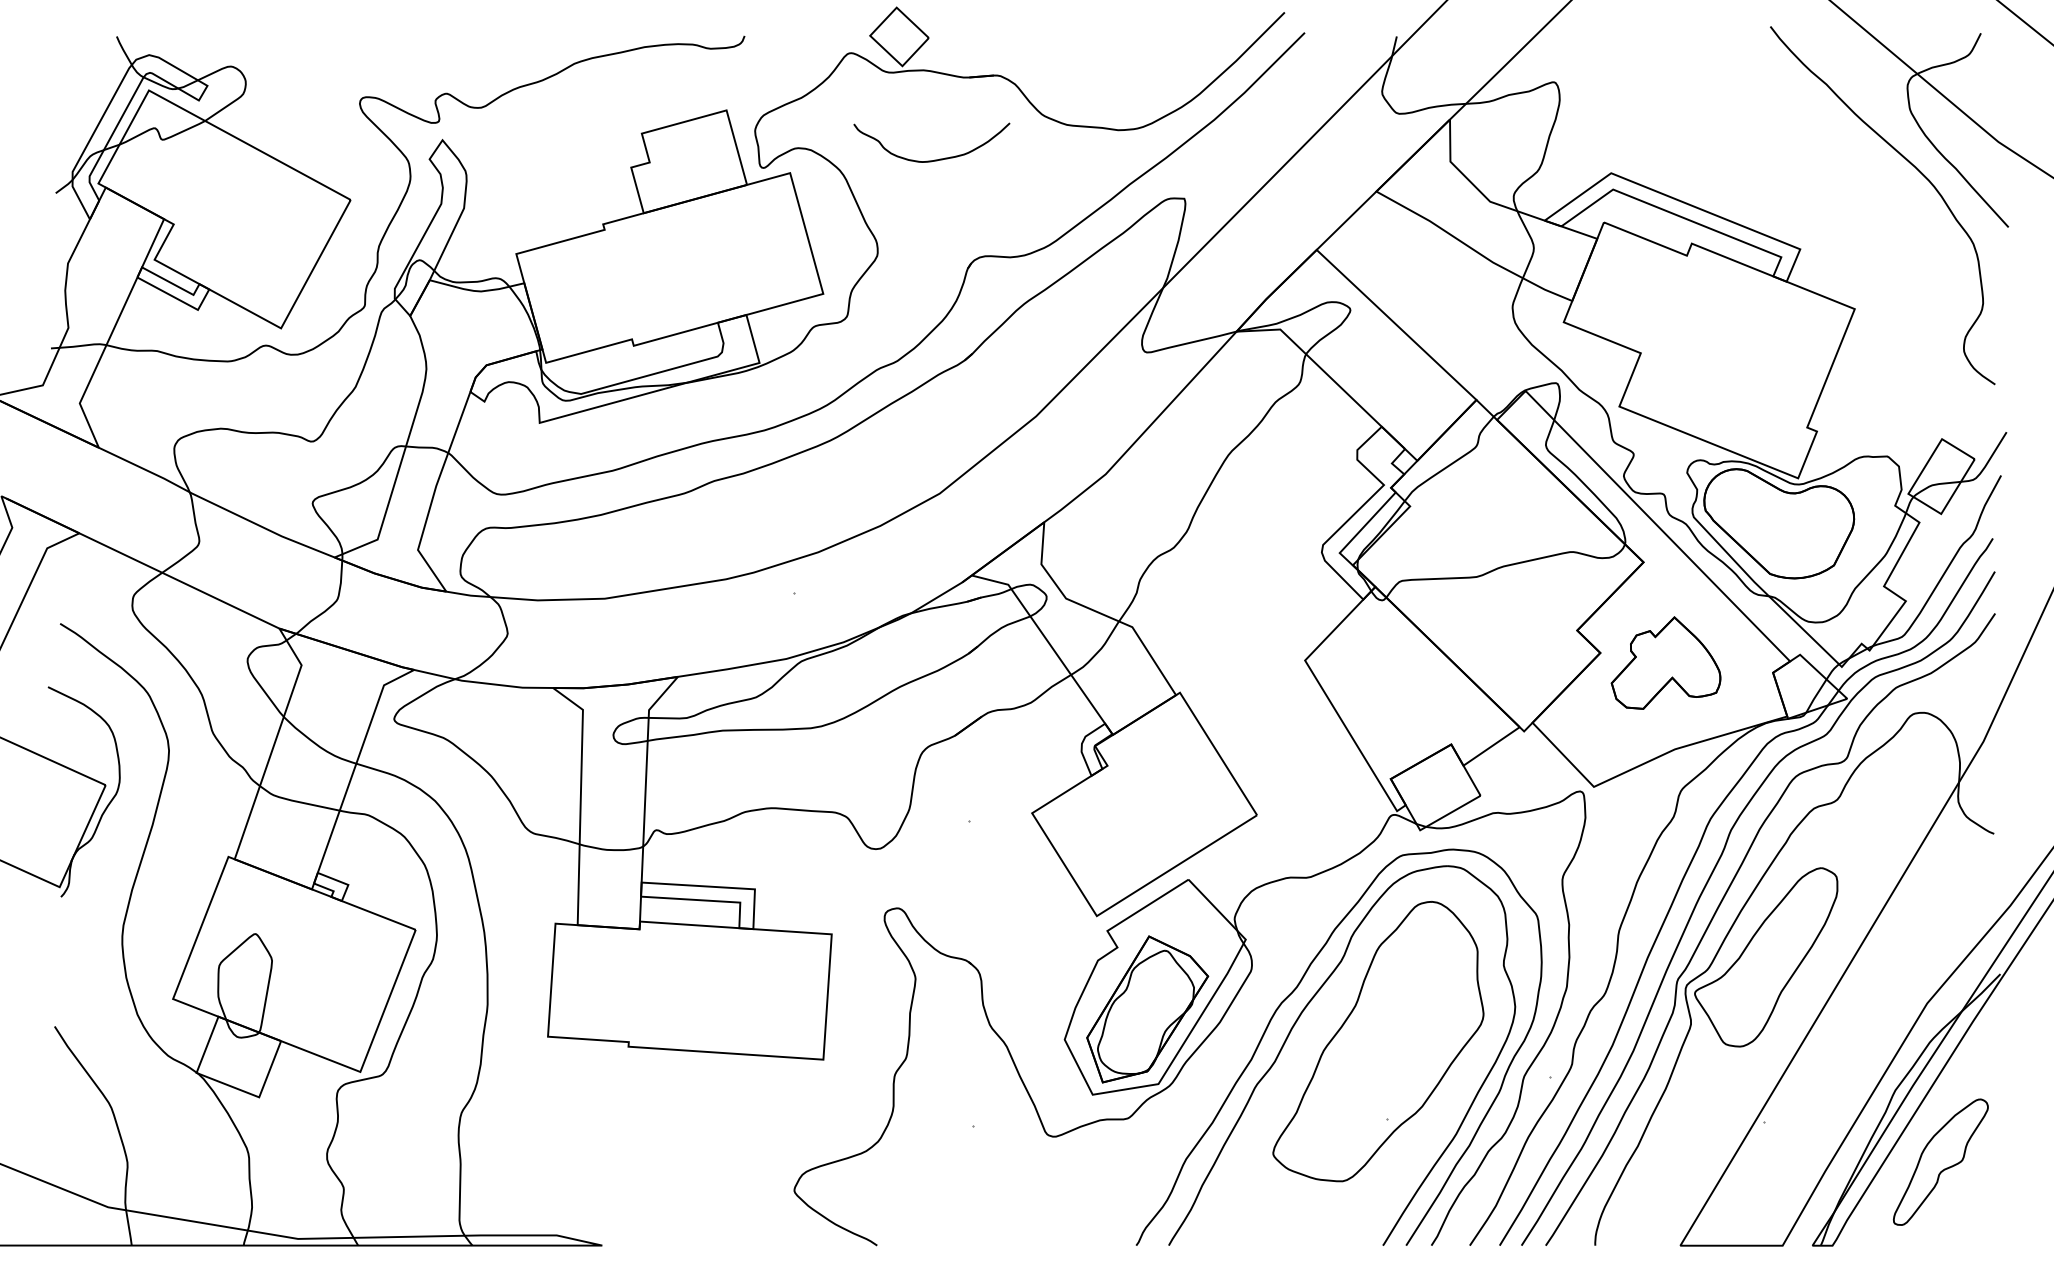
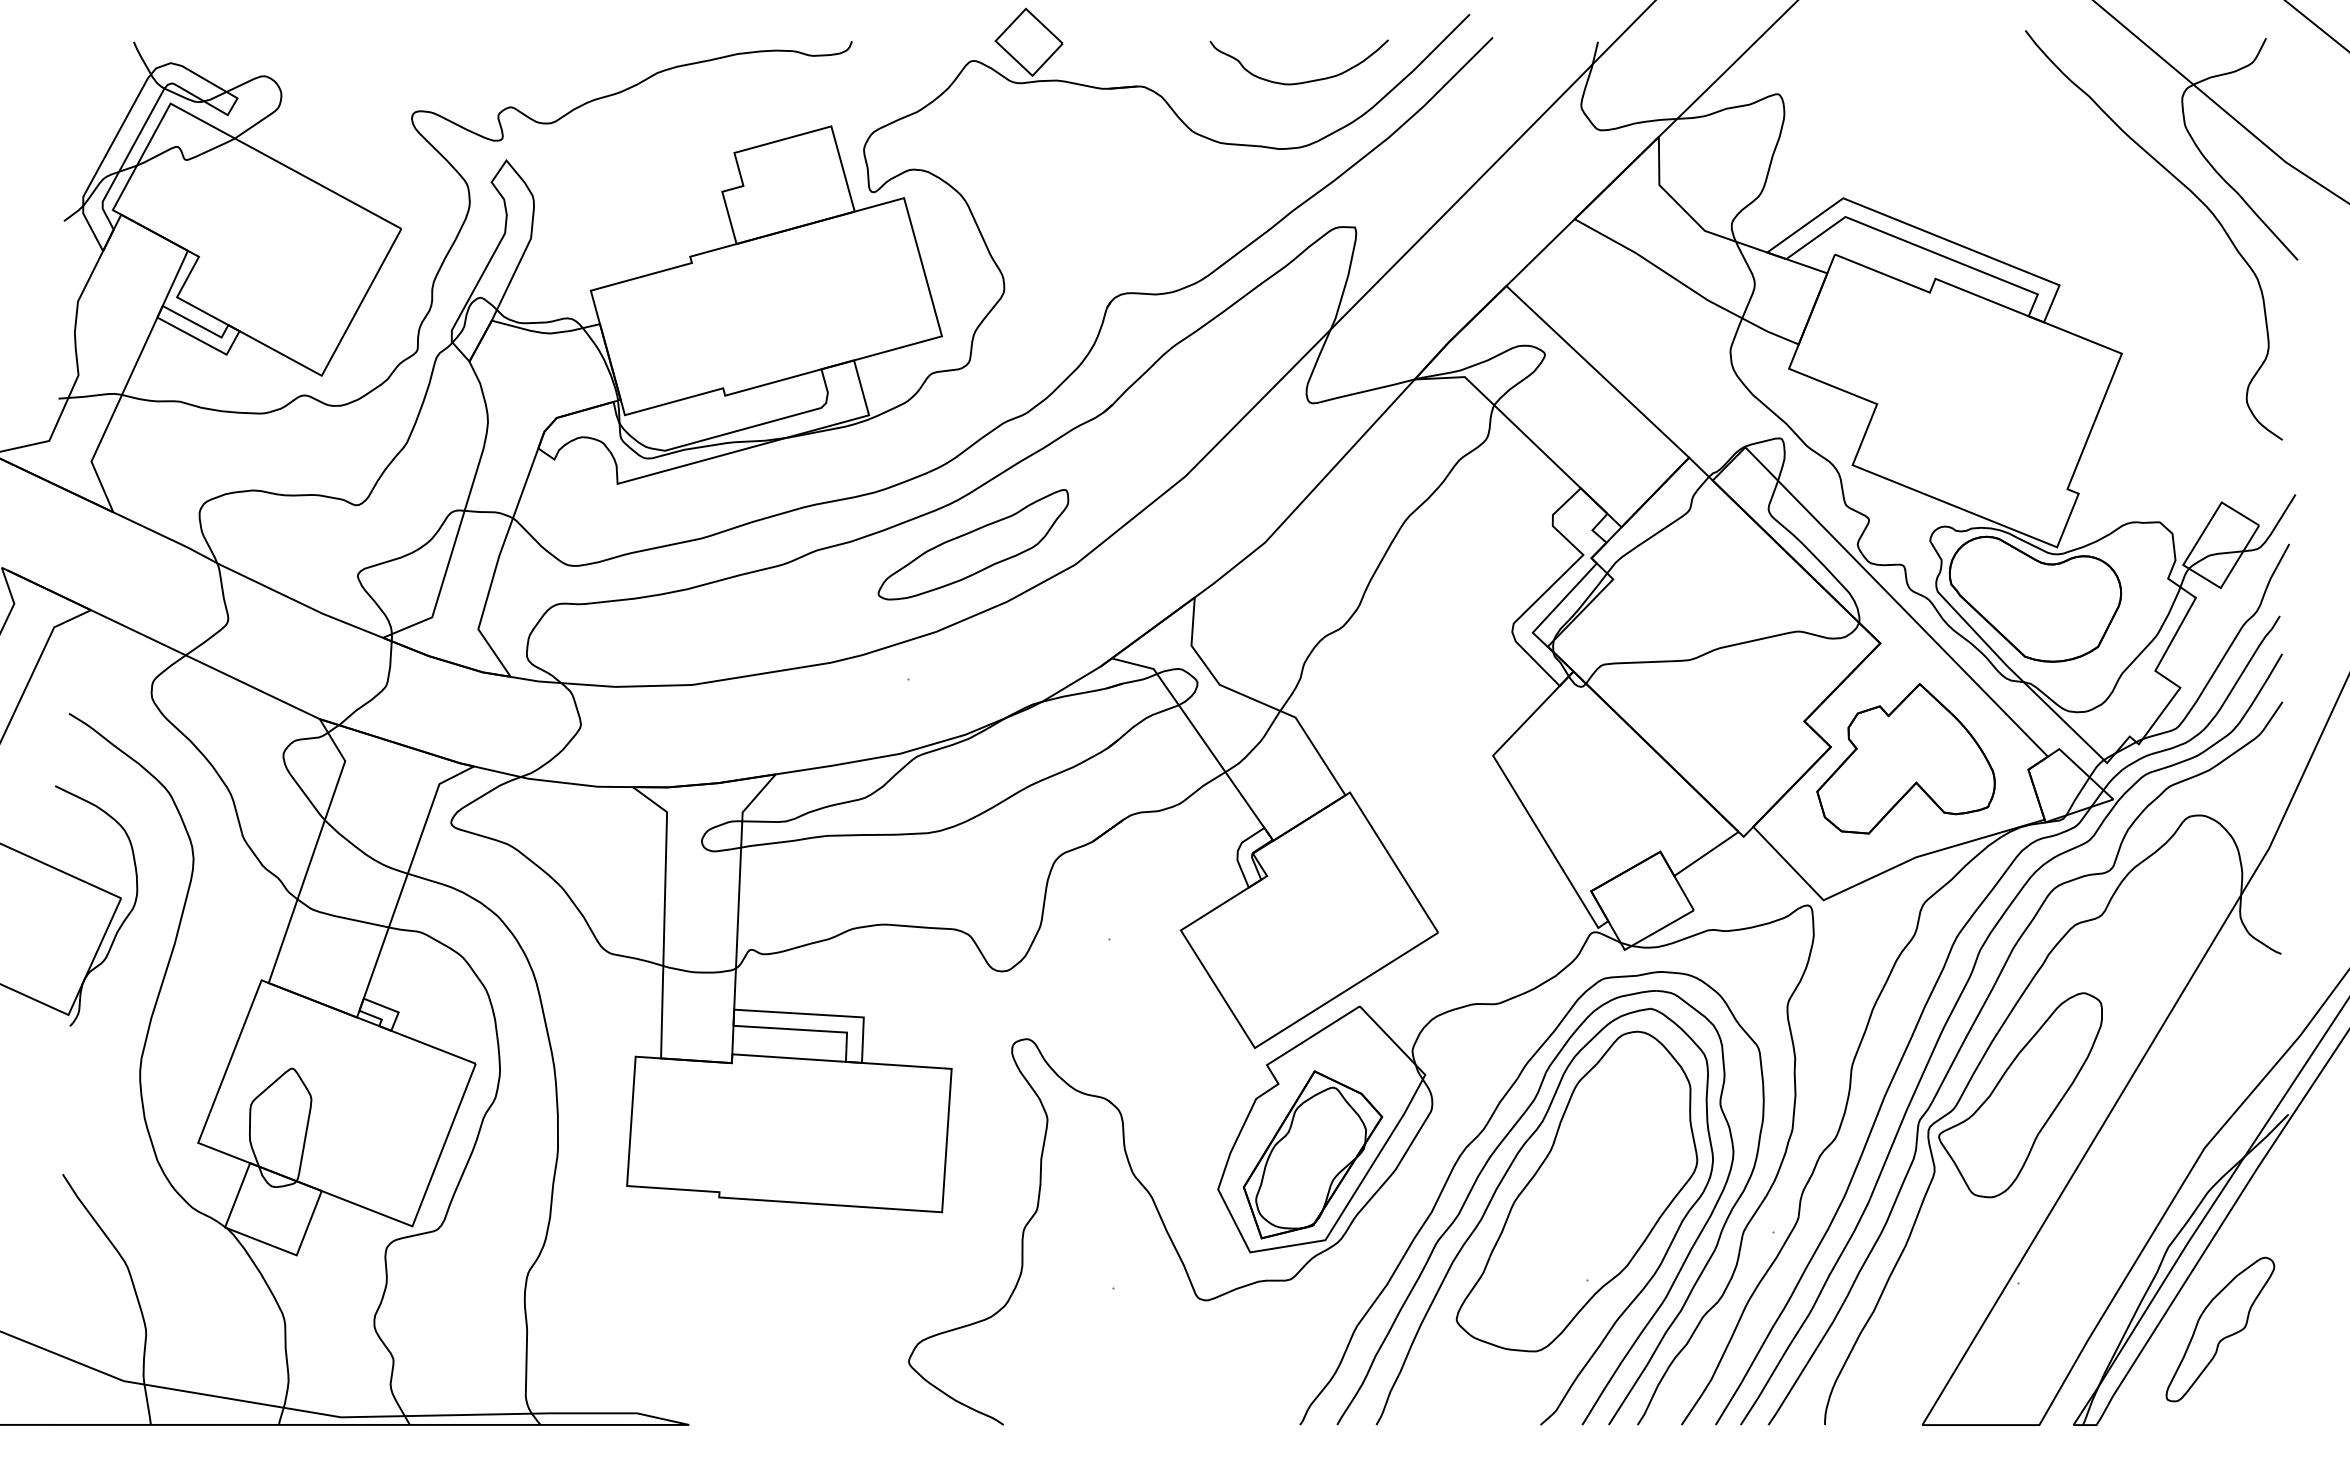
curve: (935, 159) -> (1303, 81), moved
part: (850, 475) -> (973, 544), added
part: (1665, 662) -> (1905, 758), size x1.43
part: (1309, 1038) -> (1498, 1188), added

